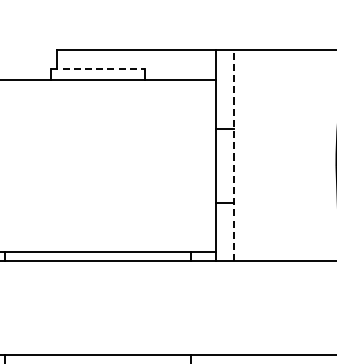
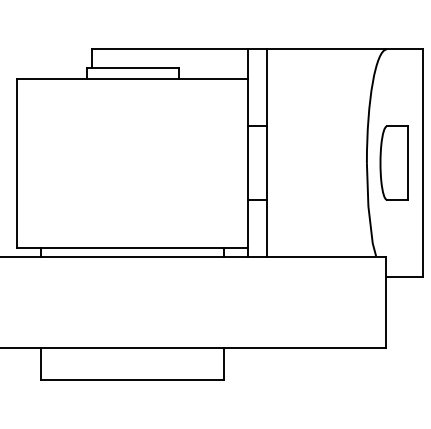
line: (97, 68) -> (132, 67), dashed -> solid
line: (234, 156) -> (266, 153), dashed -> solid

